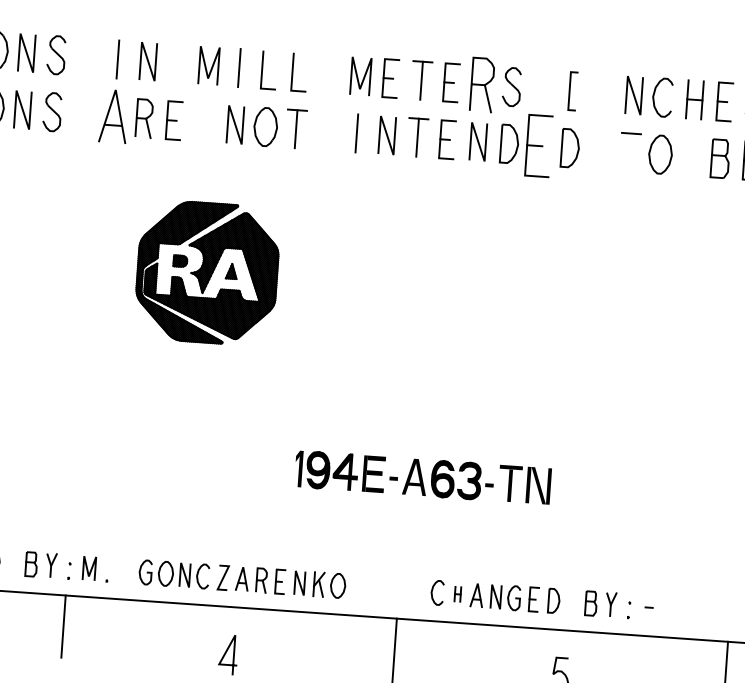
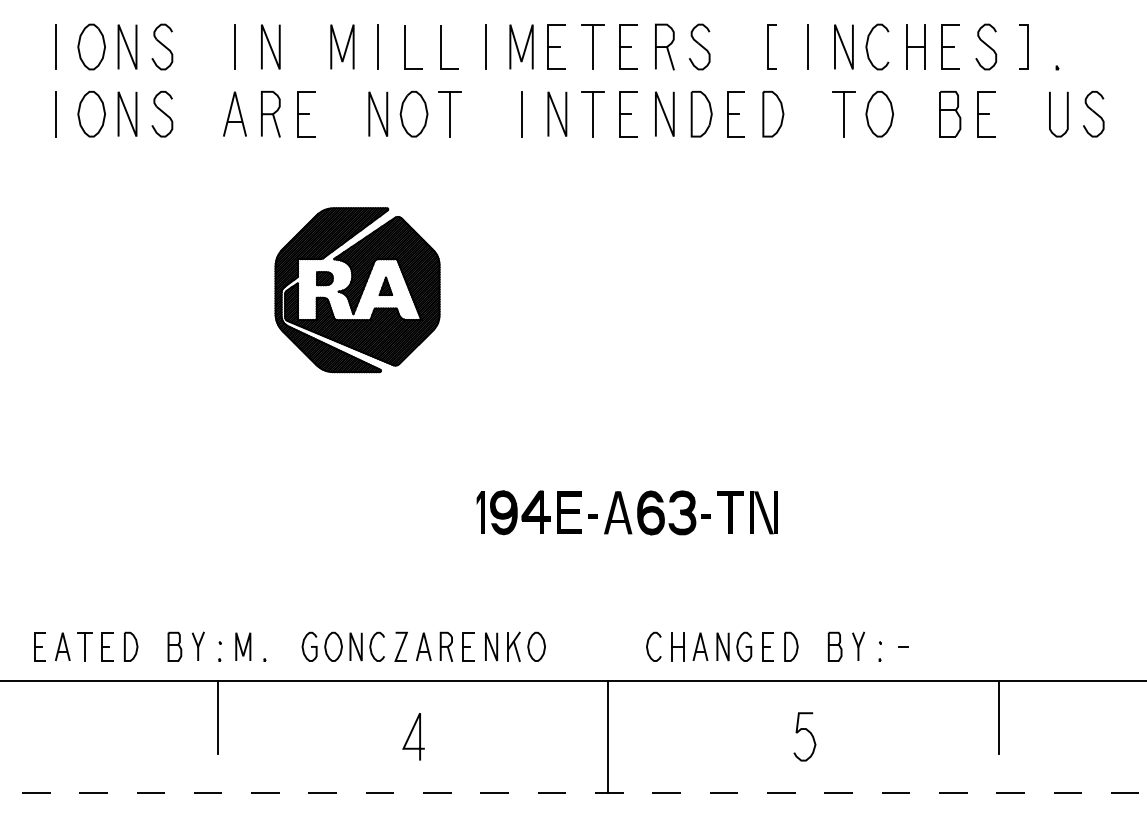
line: (330, 73) -> (485, 46), added
part: (482, 84) -> (664, 46), size x0.71
line: (604, 93) -> (808, 46), added
part: (113, 115) -> (234, 113), size x0.71
part: (538, 146) -> (735, 114), size x0.62
line: (629, 151) -> (843, 113), added
part: (457, 593) -> (677, 646), size x1.67

